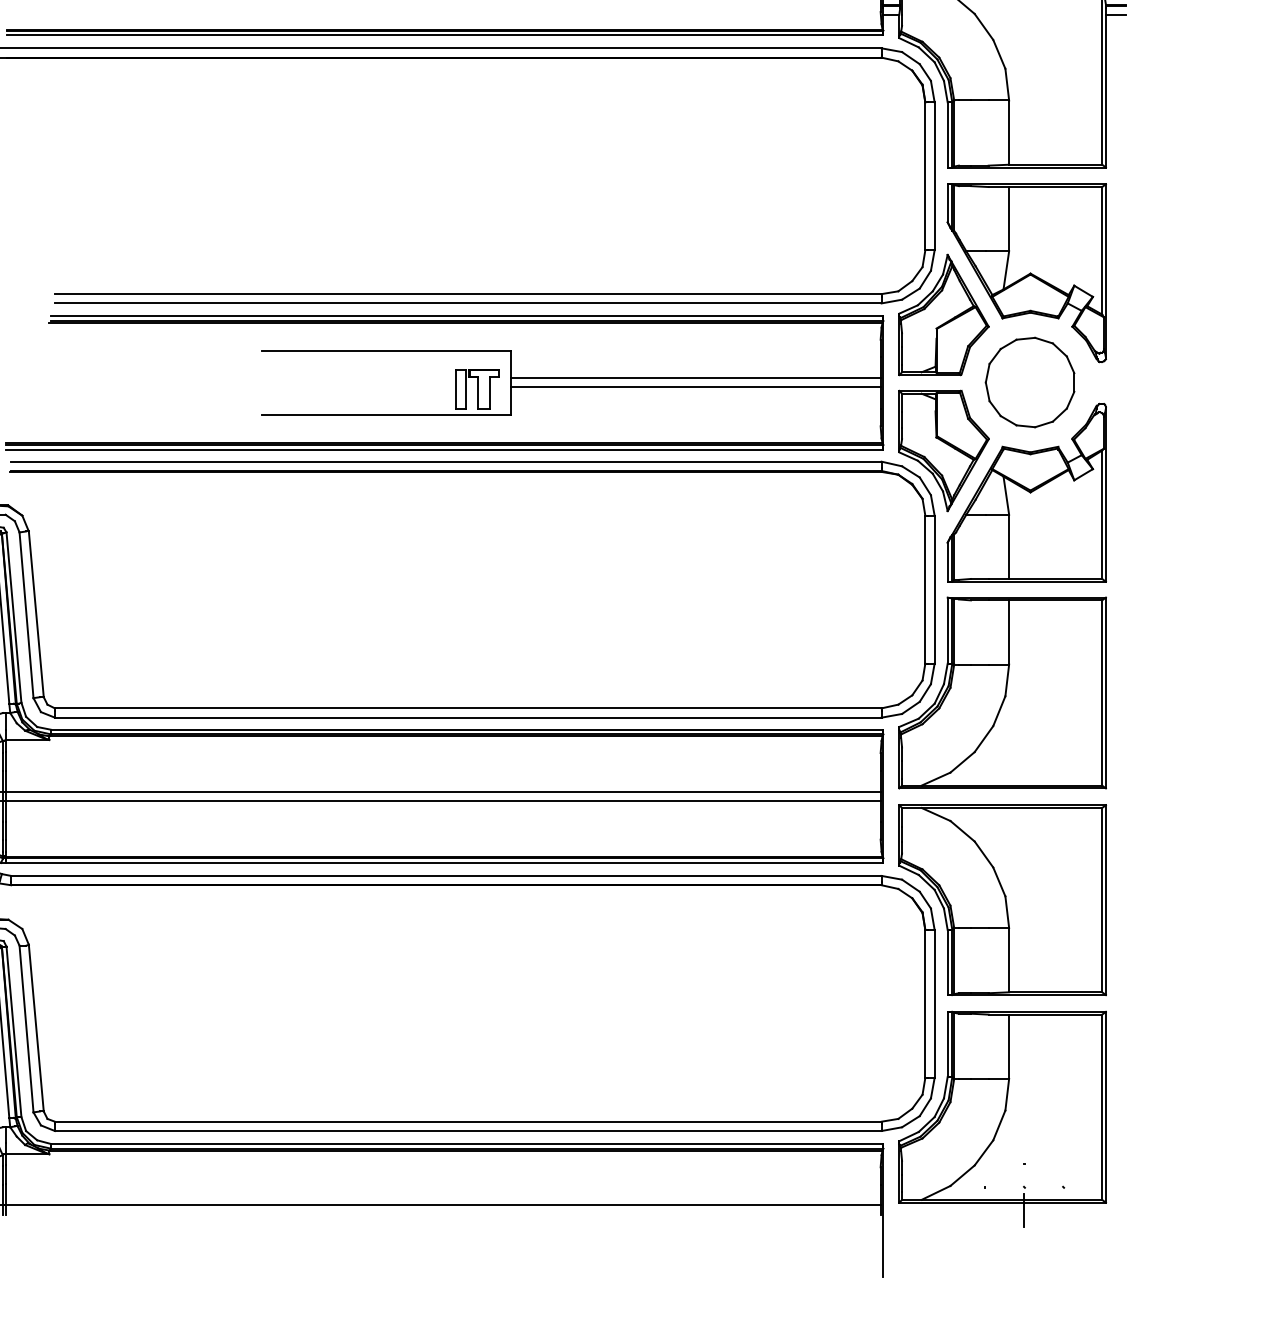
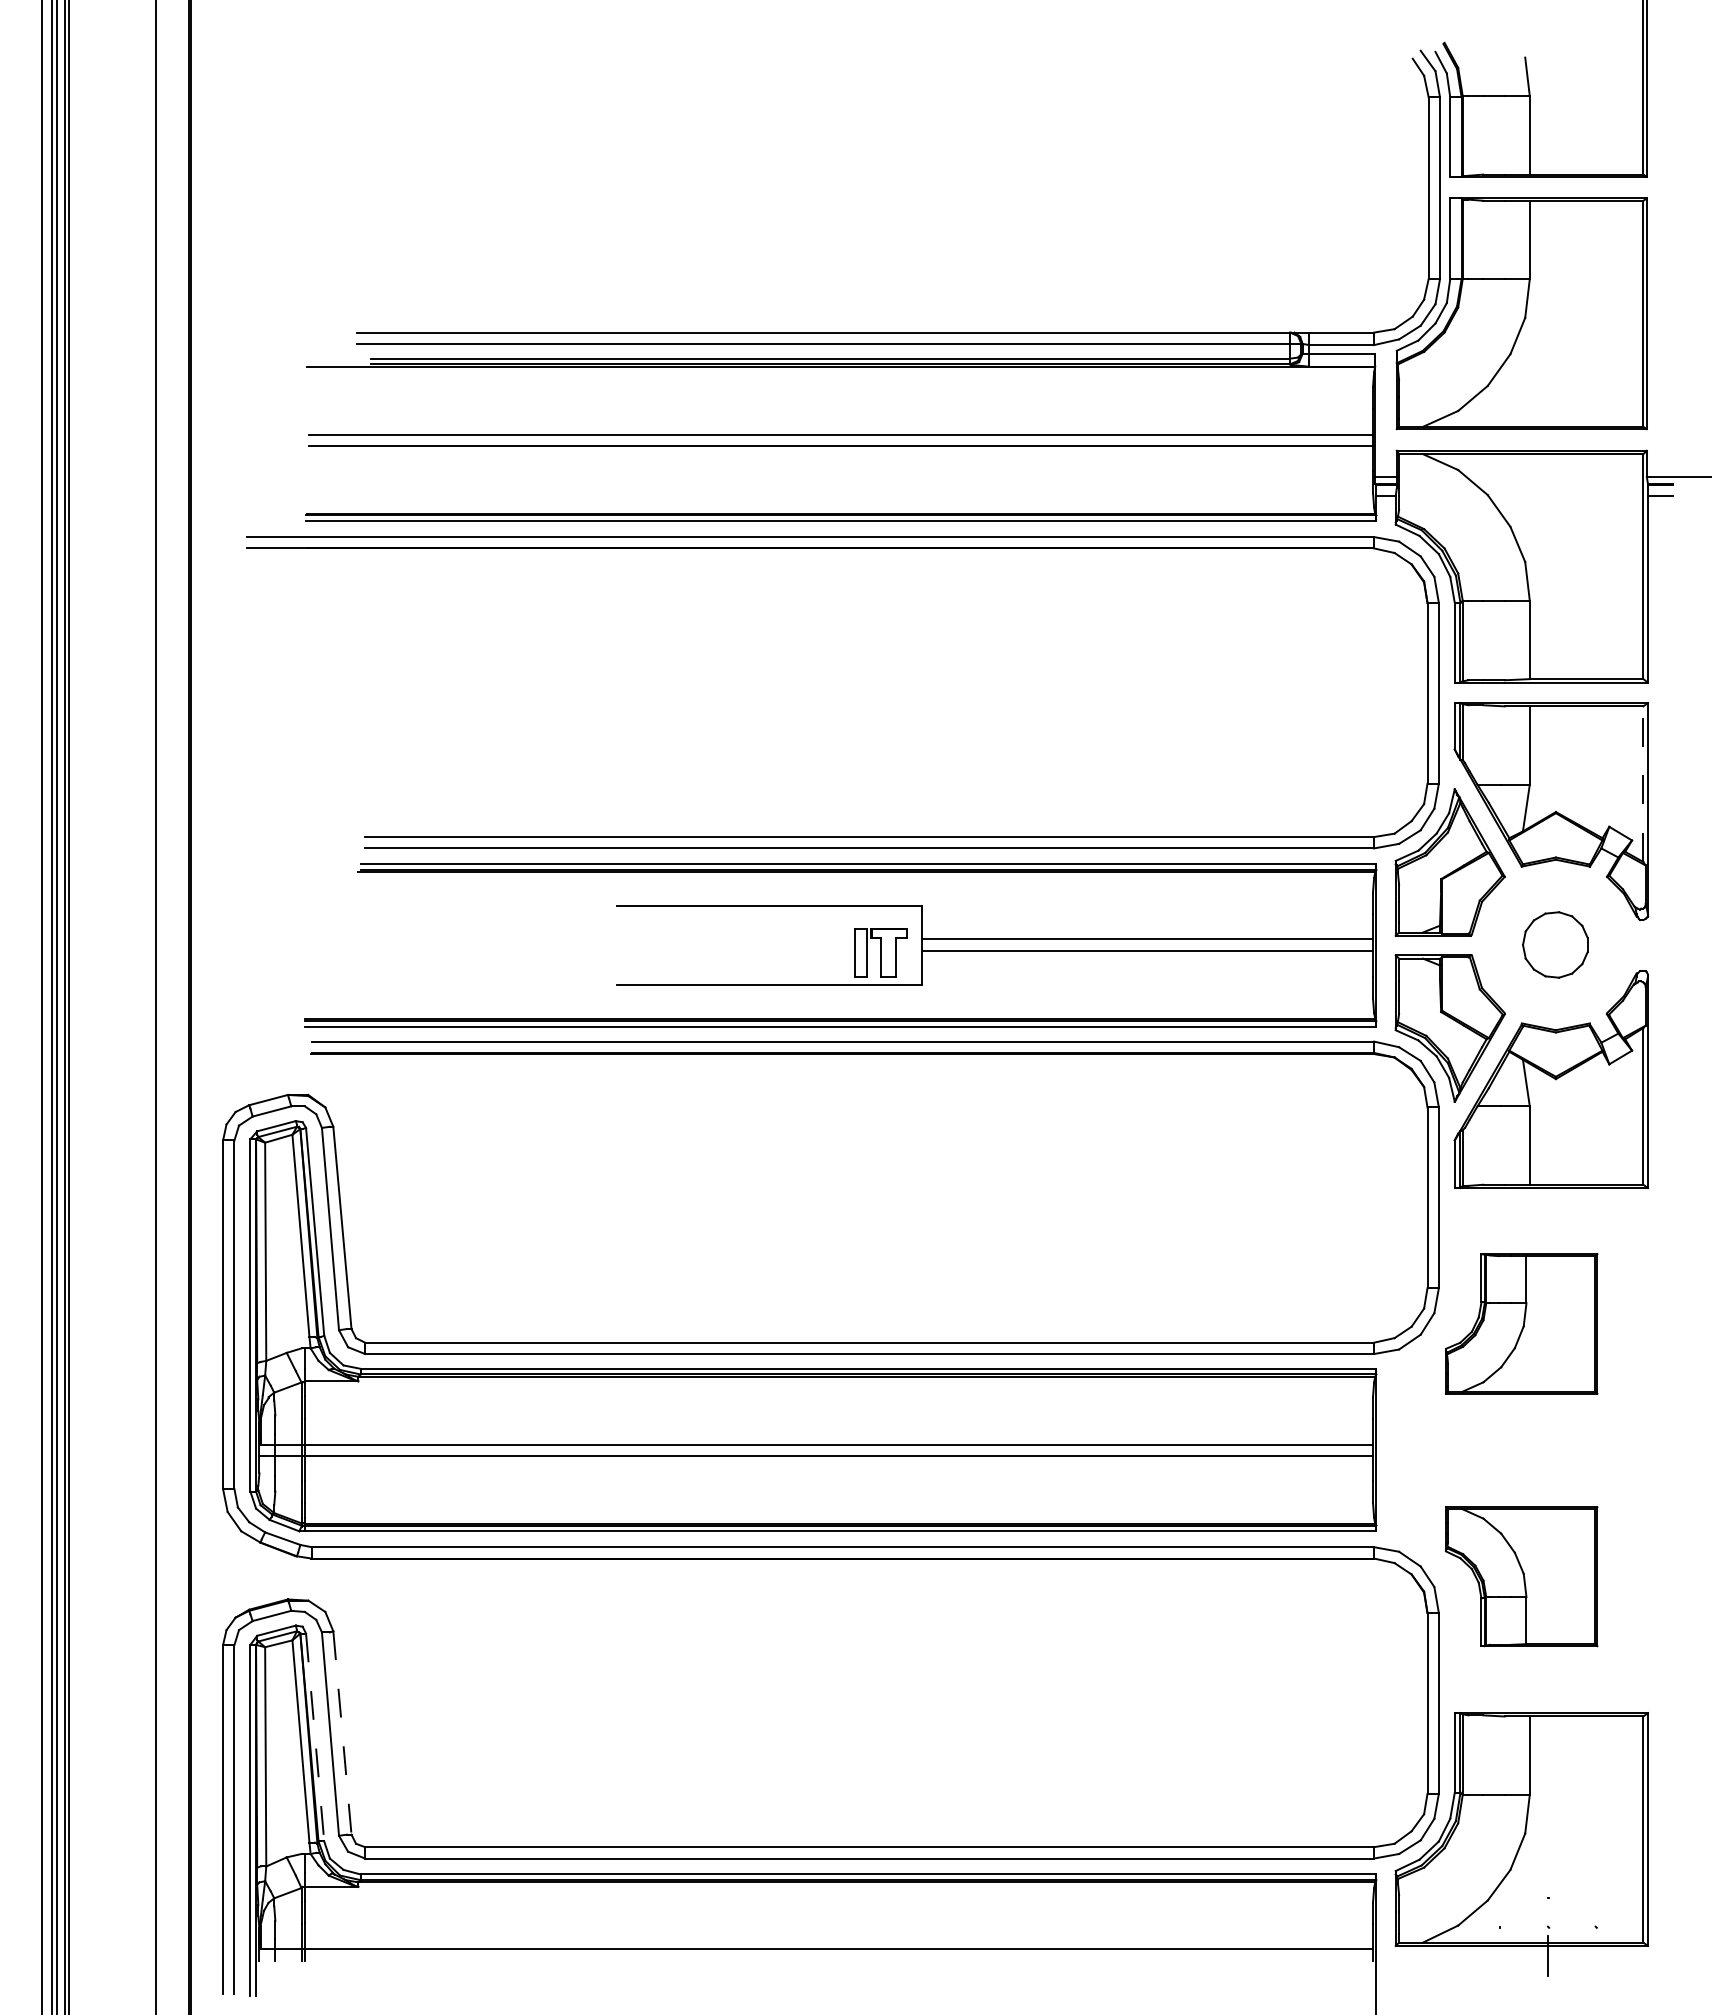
line: (1102, 251) -> (1643, 784), solid -> dashed
part: (1030, 382) -> (1555, 944), size x0.6
part: (1002, 692) -> (1521, 1323), size x0.6
part: (1002, 899) -> (1521, 1576), size x0.6
line: (36, 1028) -> (342, 1733), solid -> dashed
line: (14, 1032) -> (315, 1738), solid -> dashed

